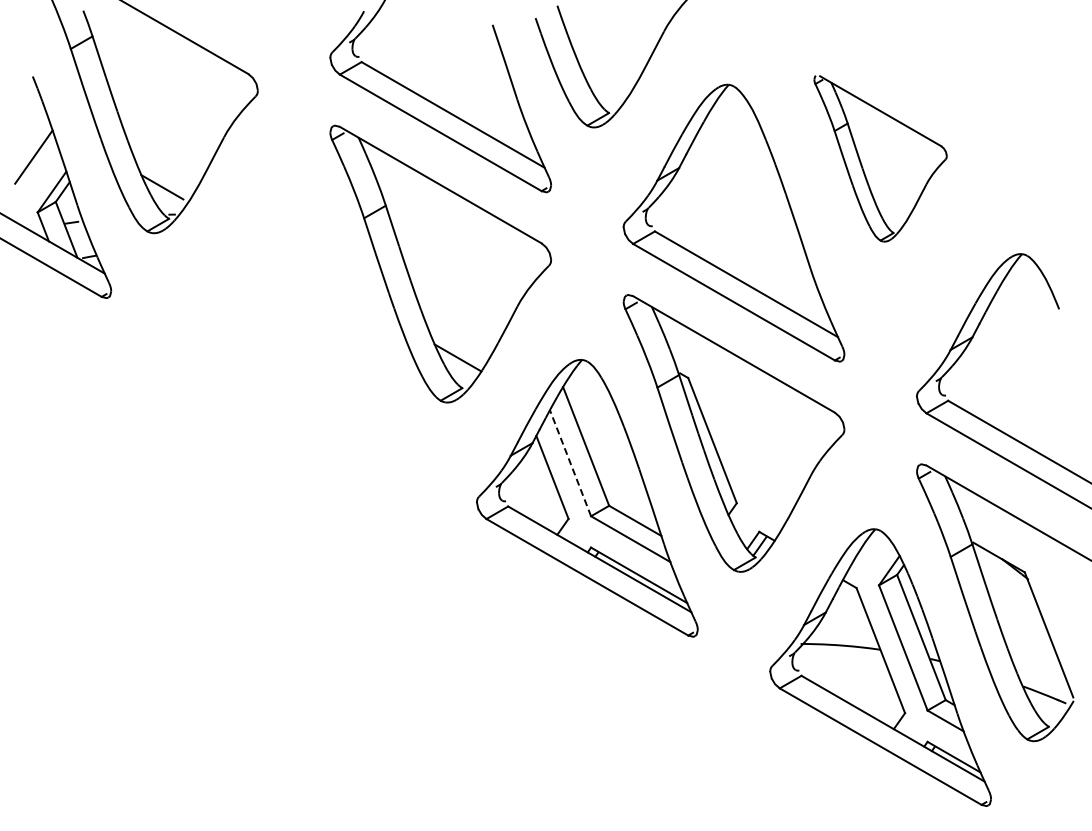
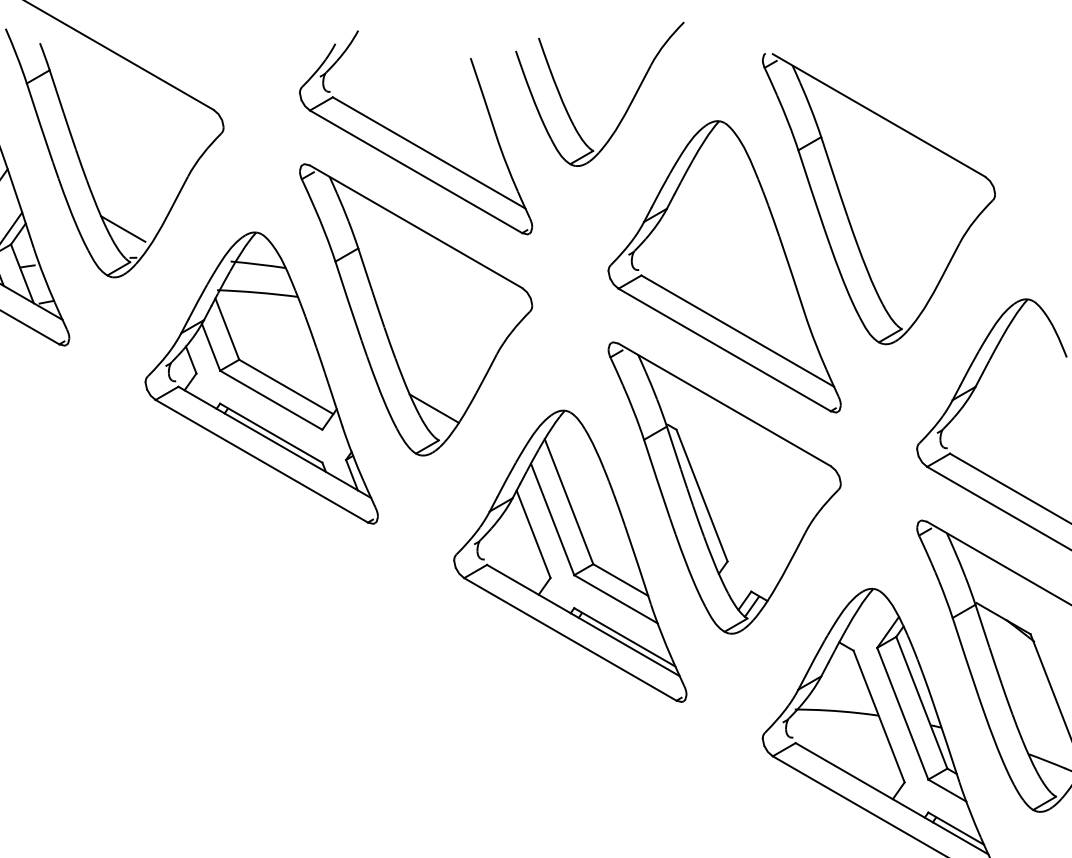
part: (880, 158) -> (878, 198), size x1.67
part: (293, 328) -> (261, 377), added
line: (570, 463) -> (552, 519), dashed -> solid

